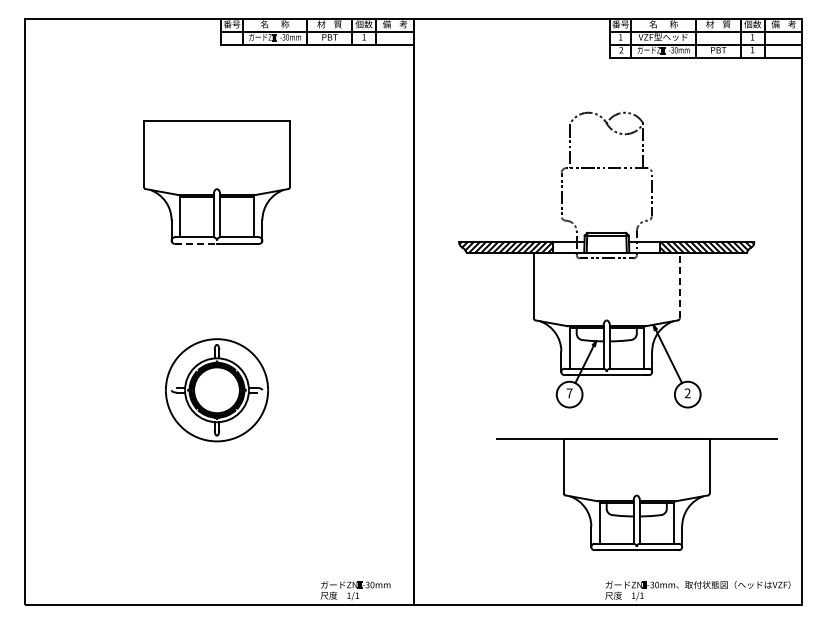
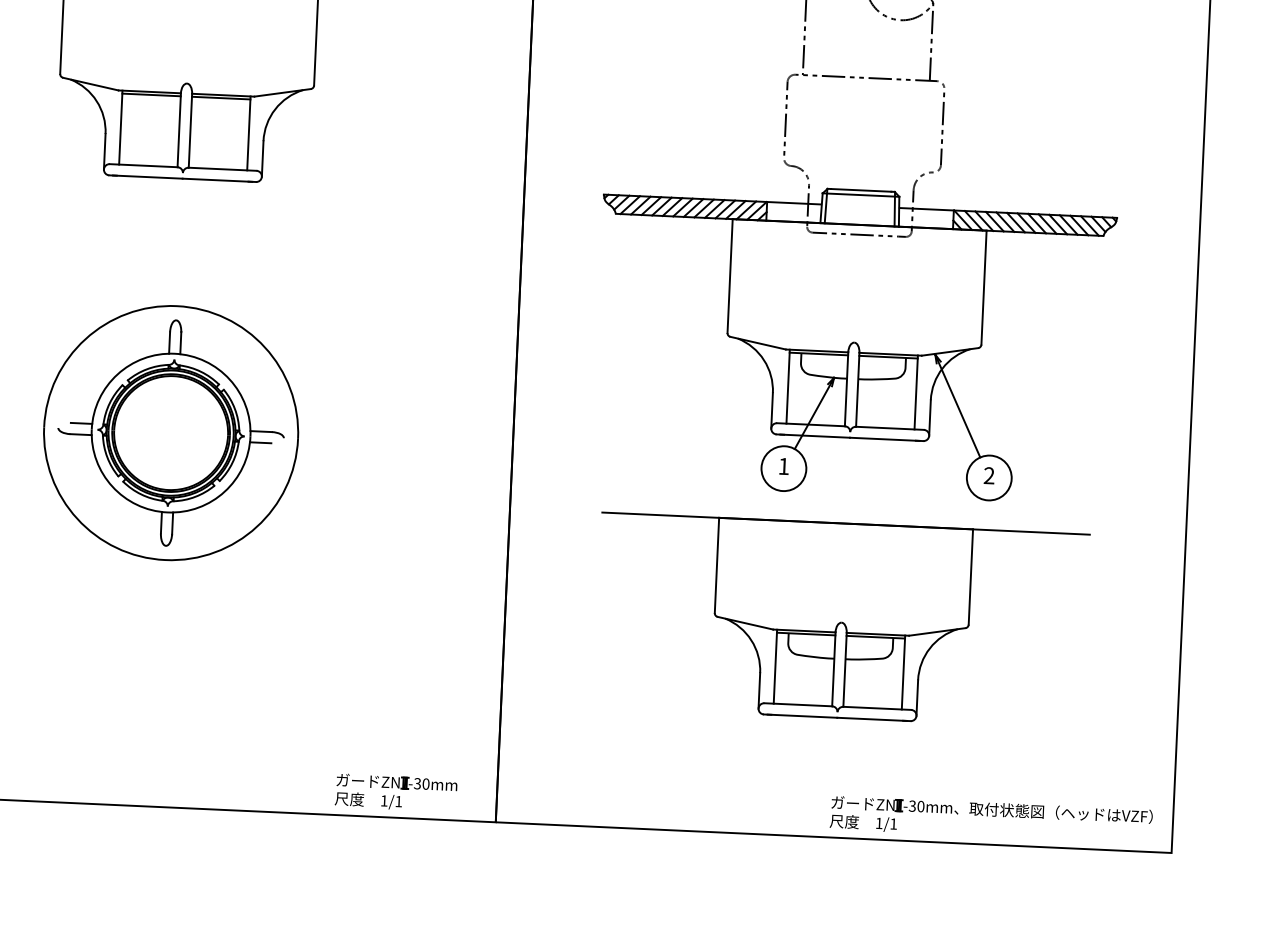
line: (196, 243) -> (147, 176), dashed -> solid
line: (679, 285) -> (983, 287), dashed -> solid
part: (216, 390) -> (170, 433), size x1.43
text: (569, 393) -> (783, 466), 7 -> 1
part: (636, 494) -> (841, 620), moved

